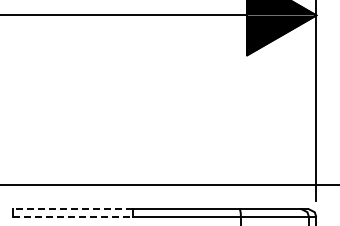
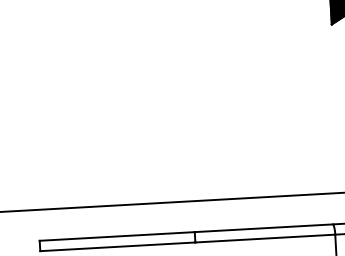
line: (73, 208) -> (117, 235), dashed -> solid
line: (73, 216) -> (118, 246), dashed -> solid

